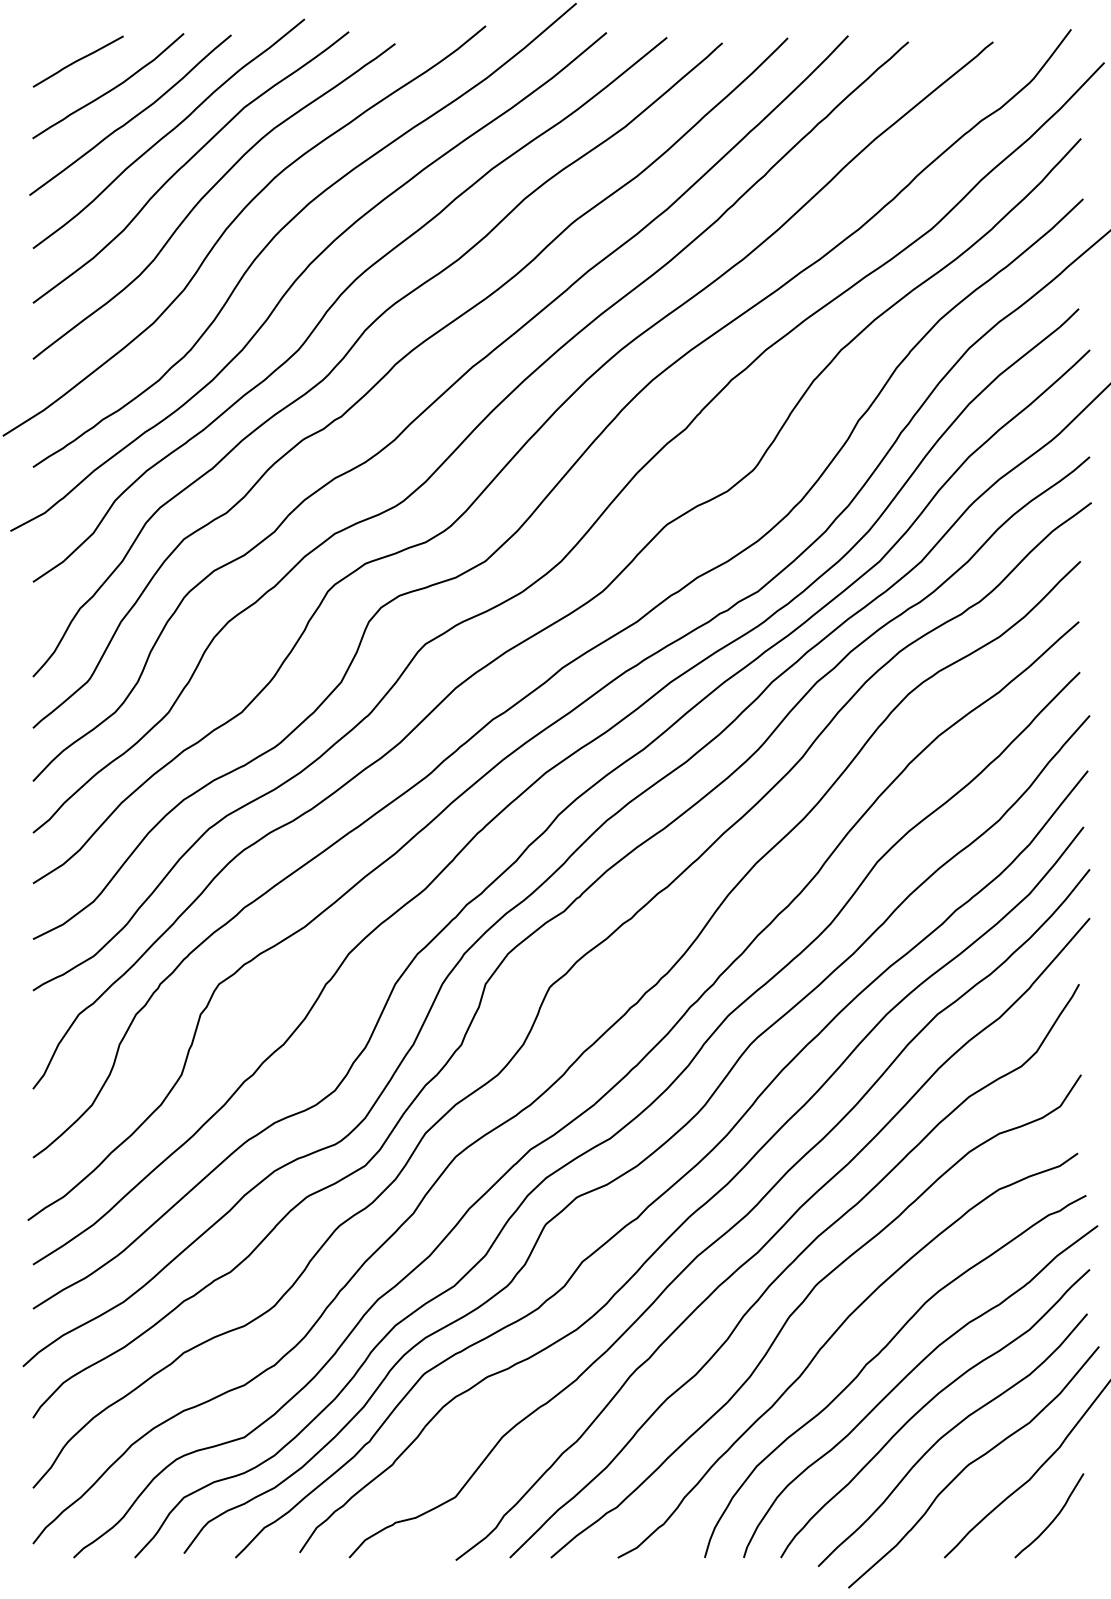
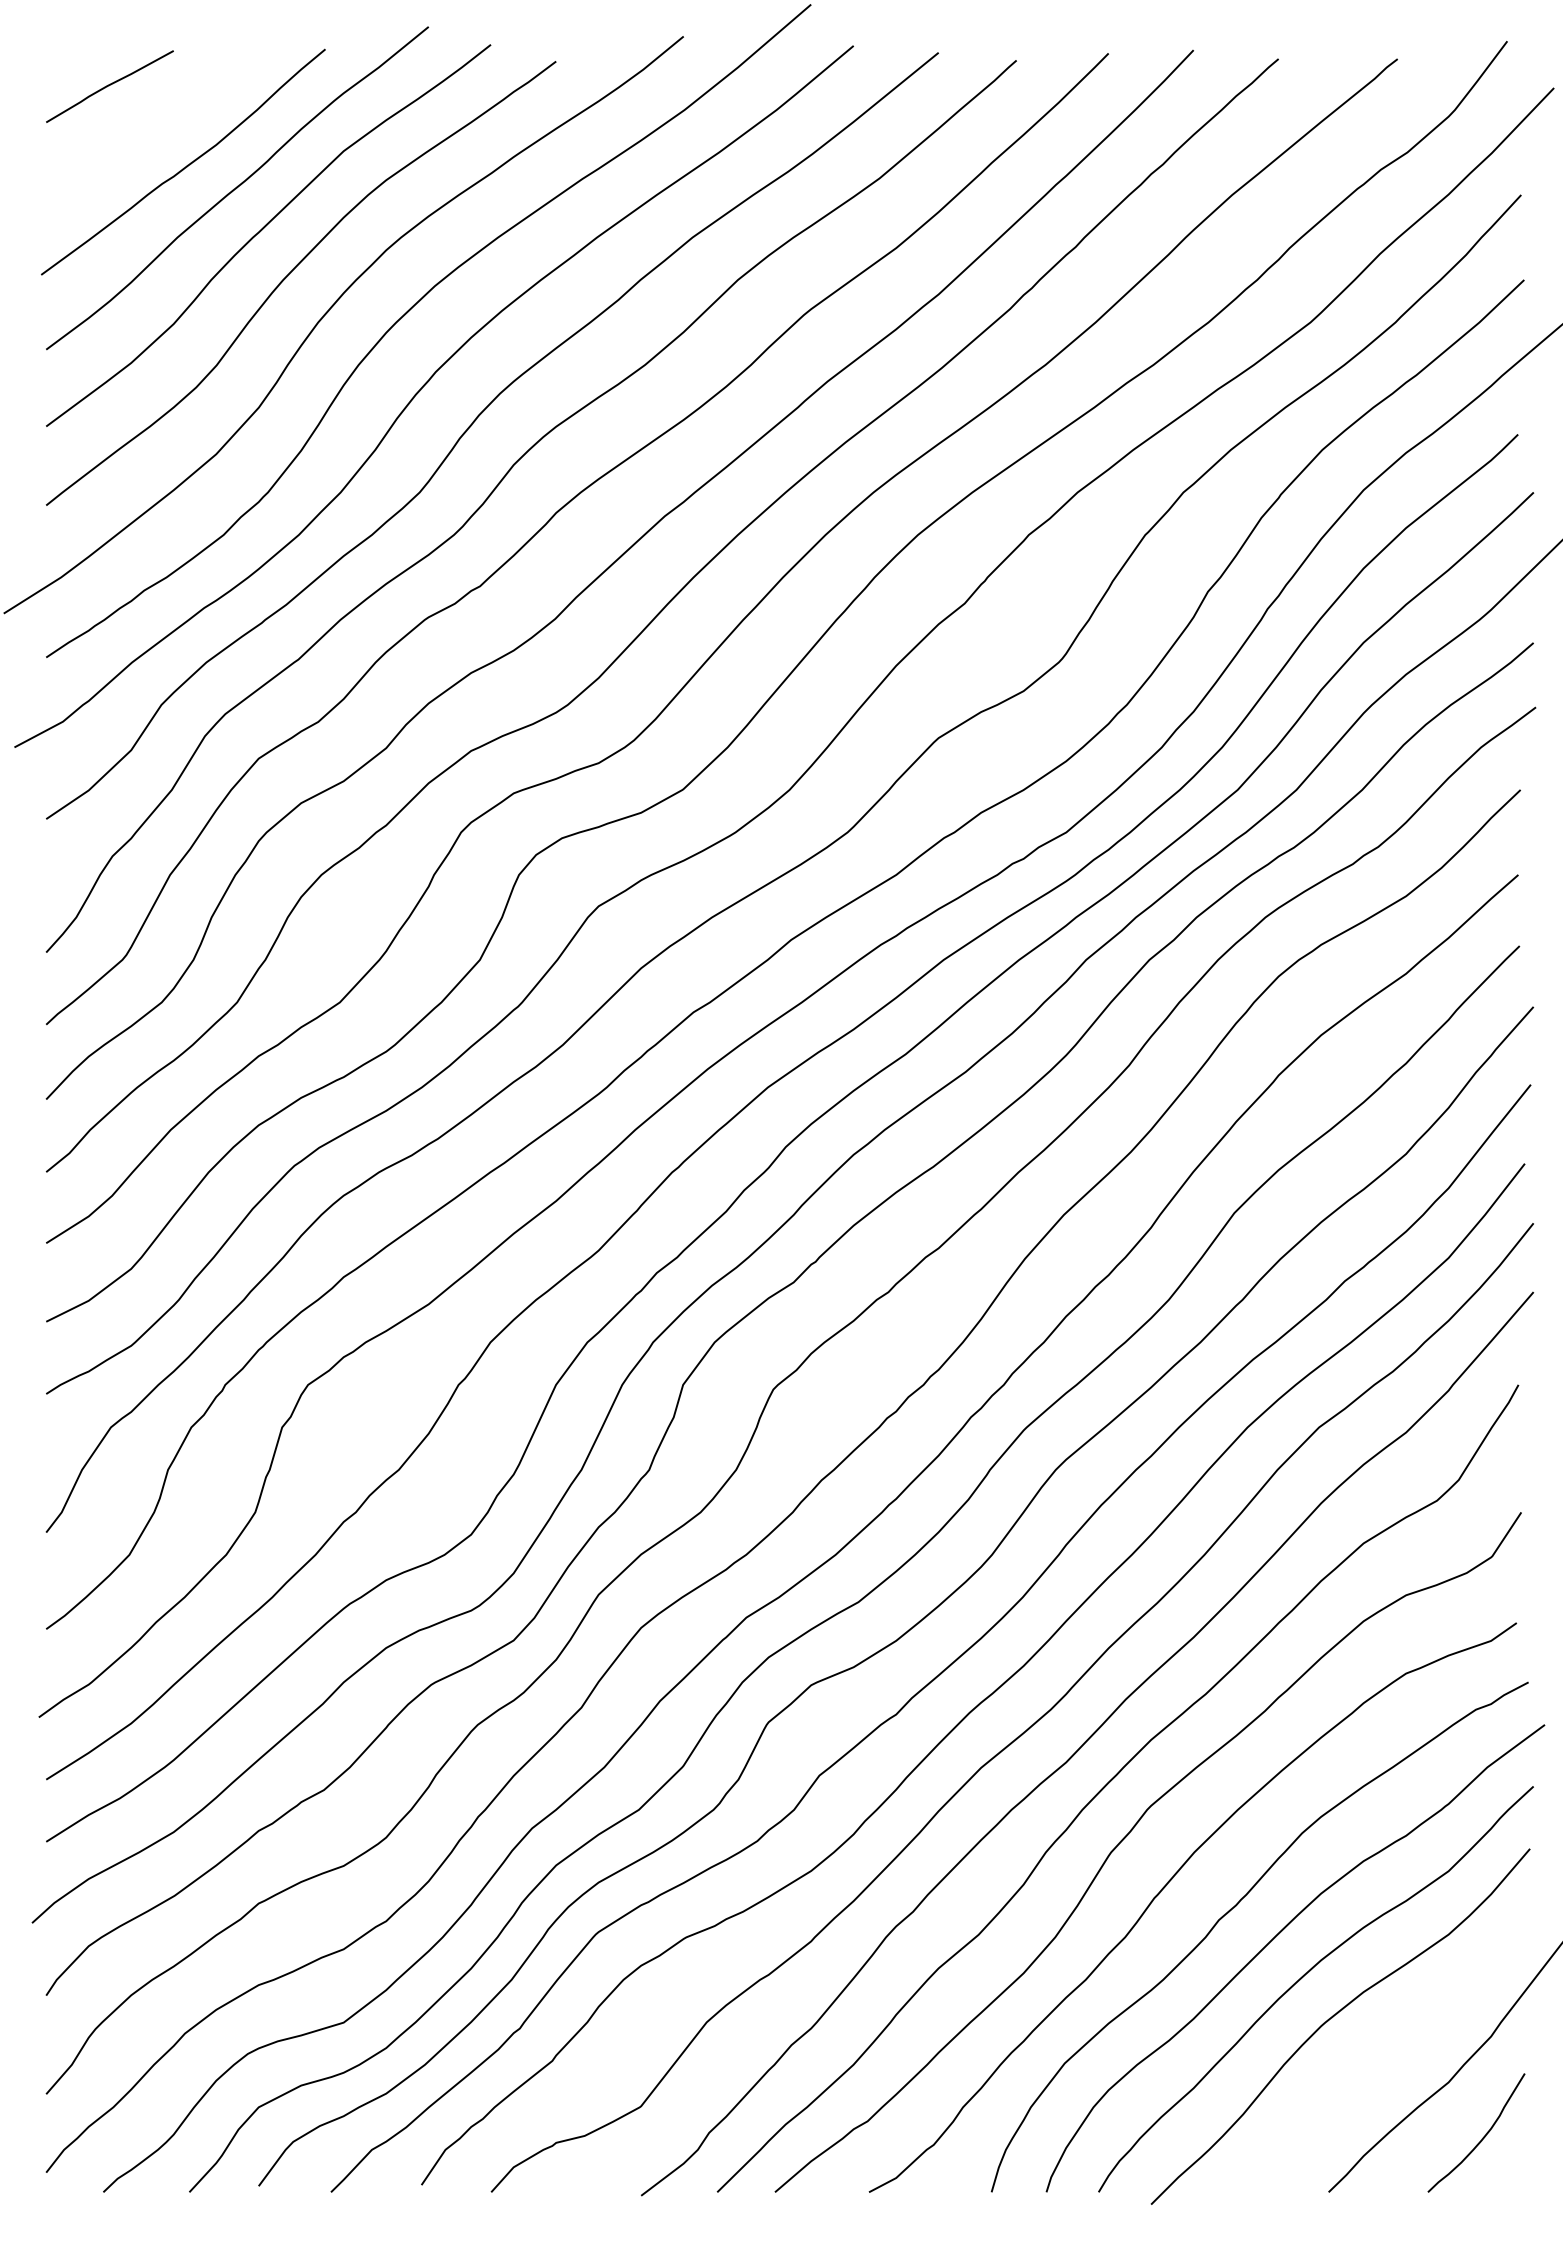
curve: (109, 89) -> (154, 126), removed
curve: (971, 1463) -> (1367, 2059), removed

